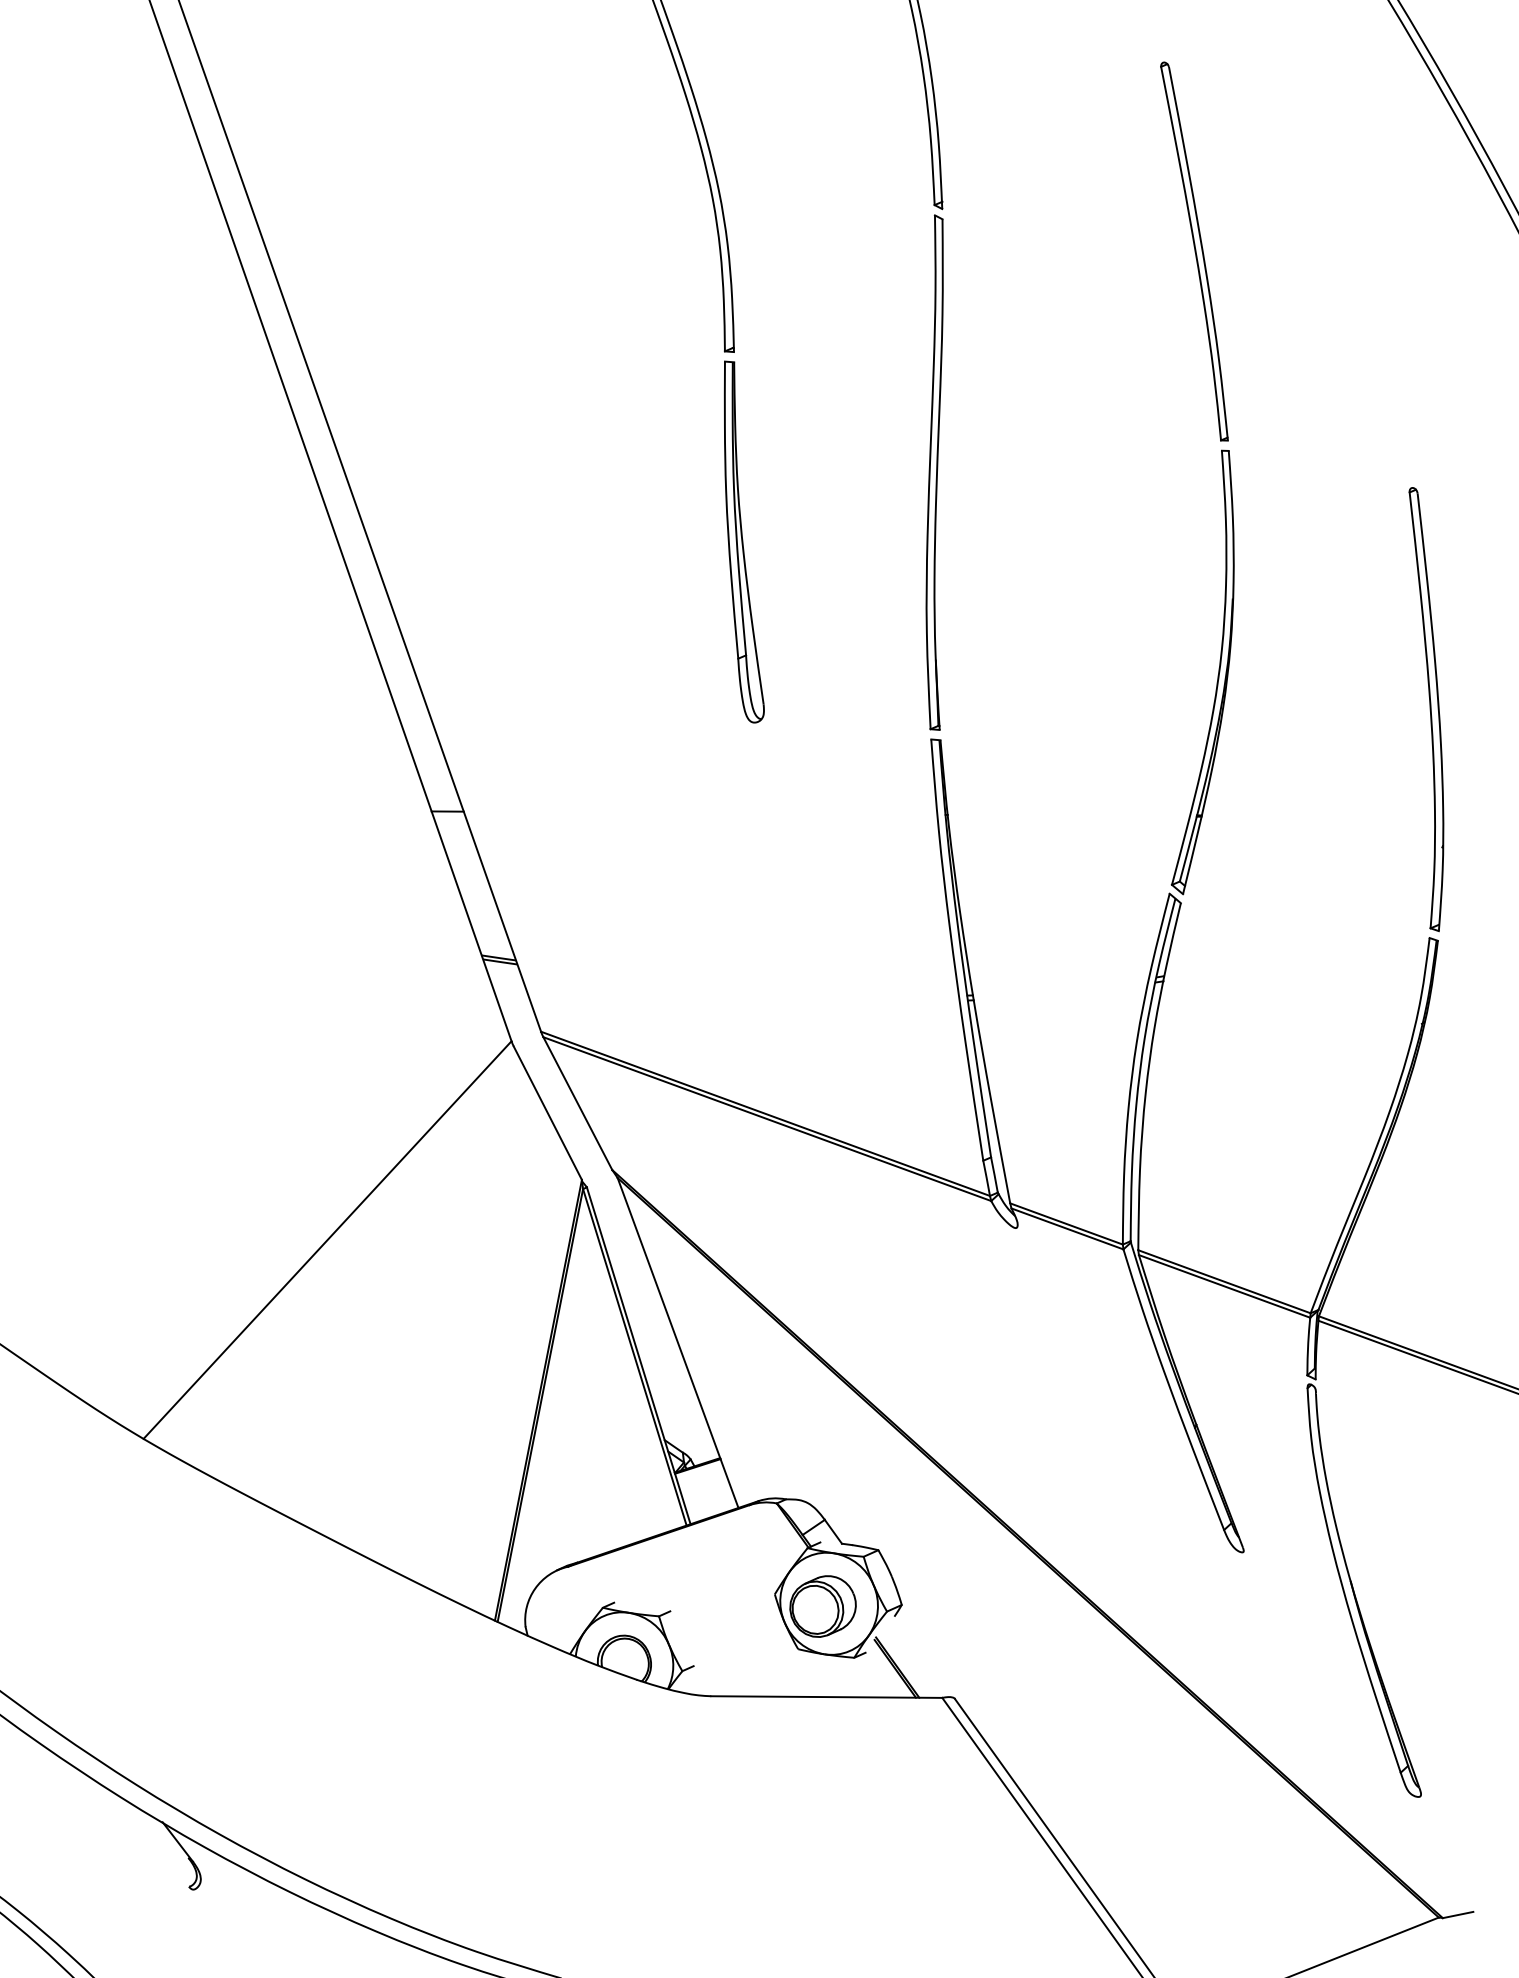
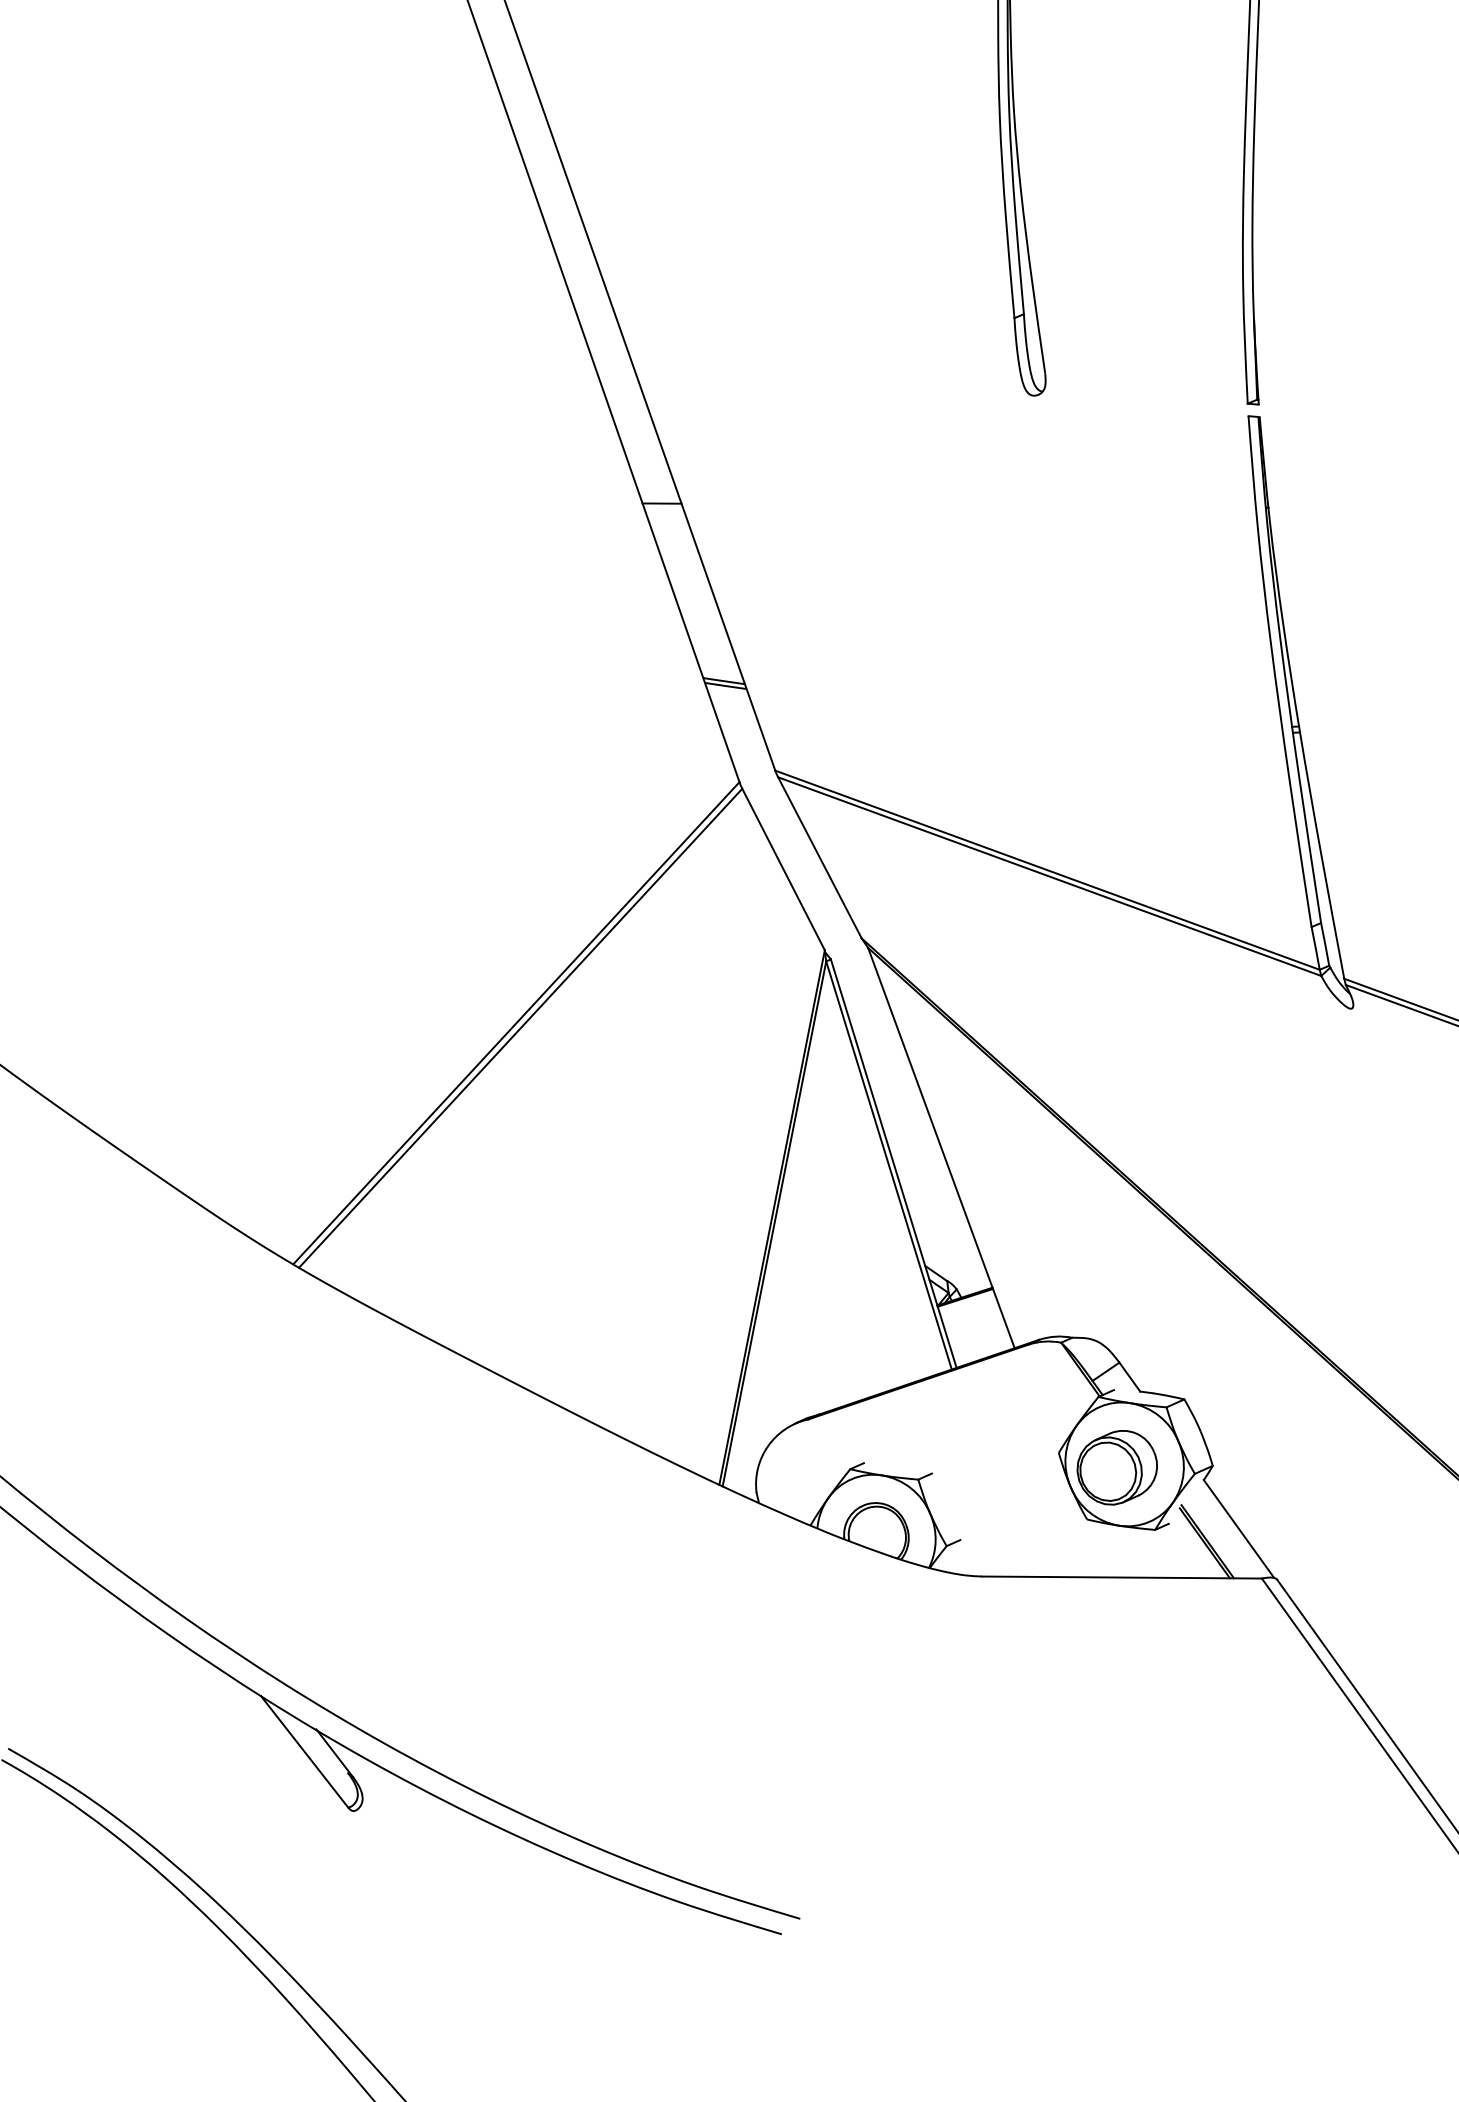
line: (330, 1243) -> (519, 1027), added
line: (923, 1656) -> (1239, 1528), added
line: (152, 1840) -> (304, 1751), added

